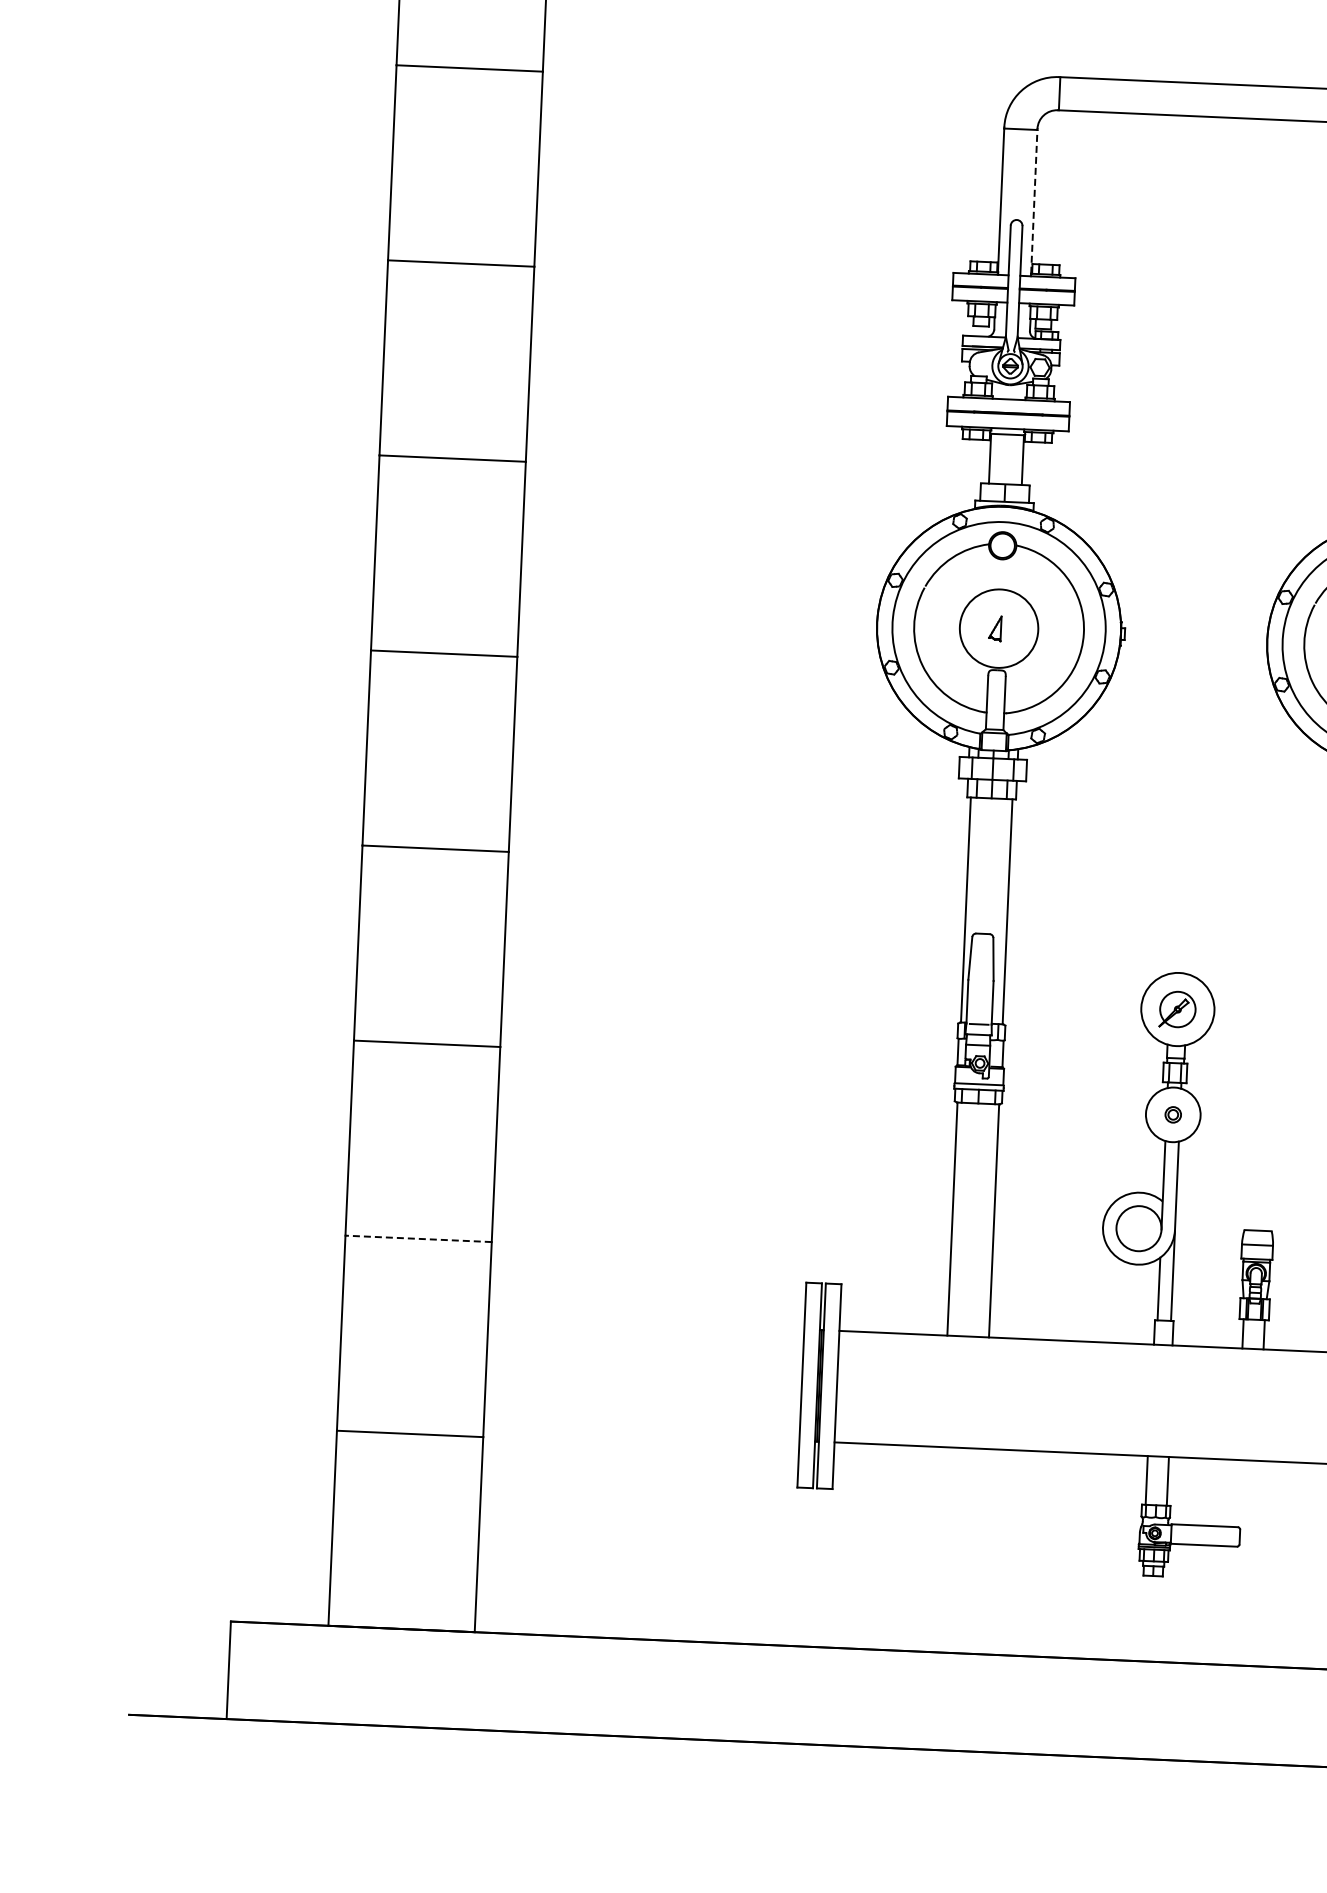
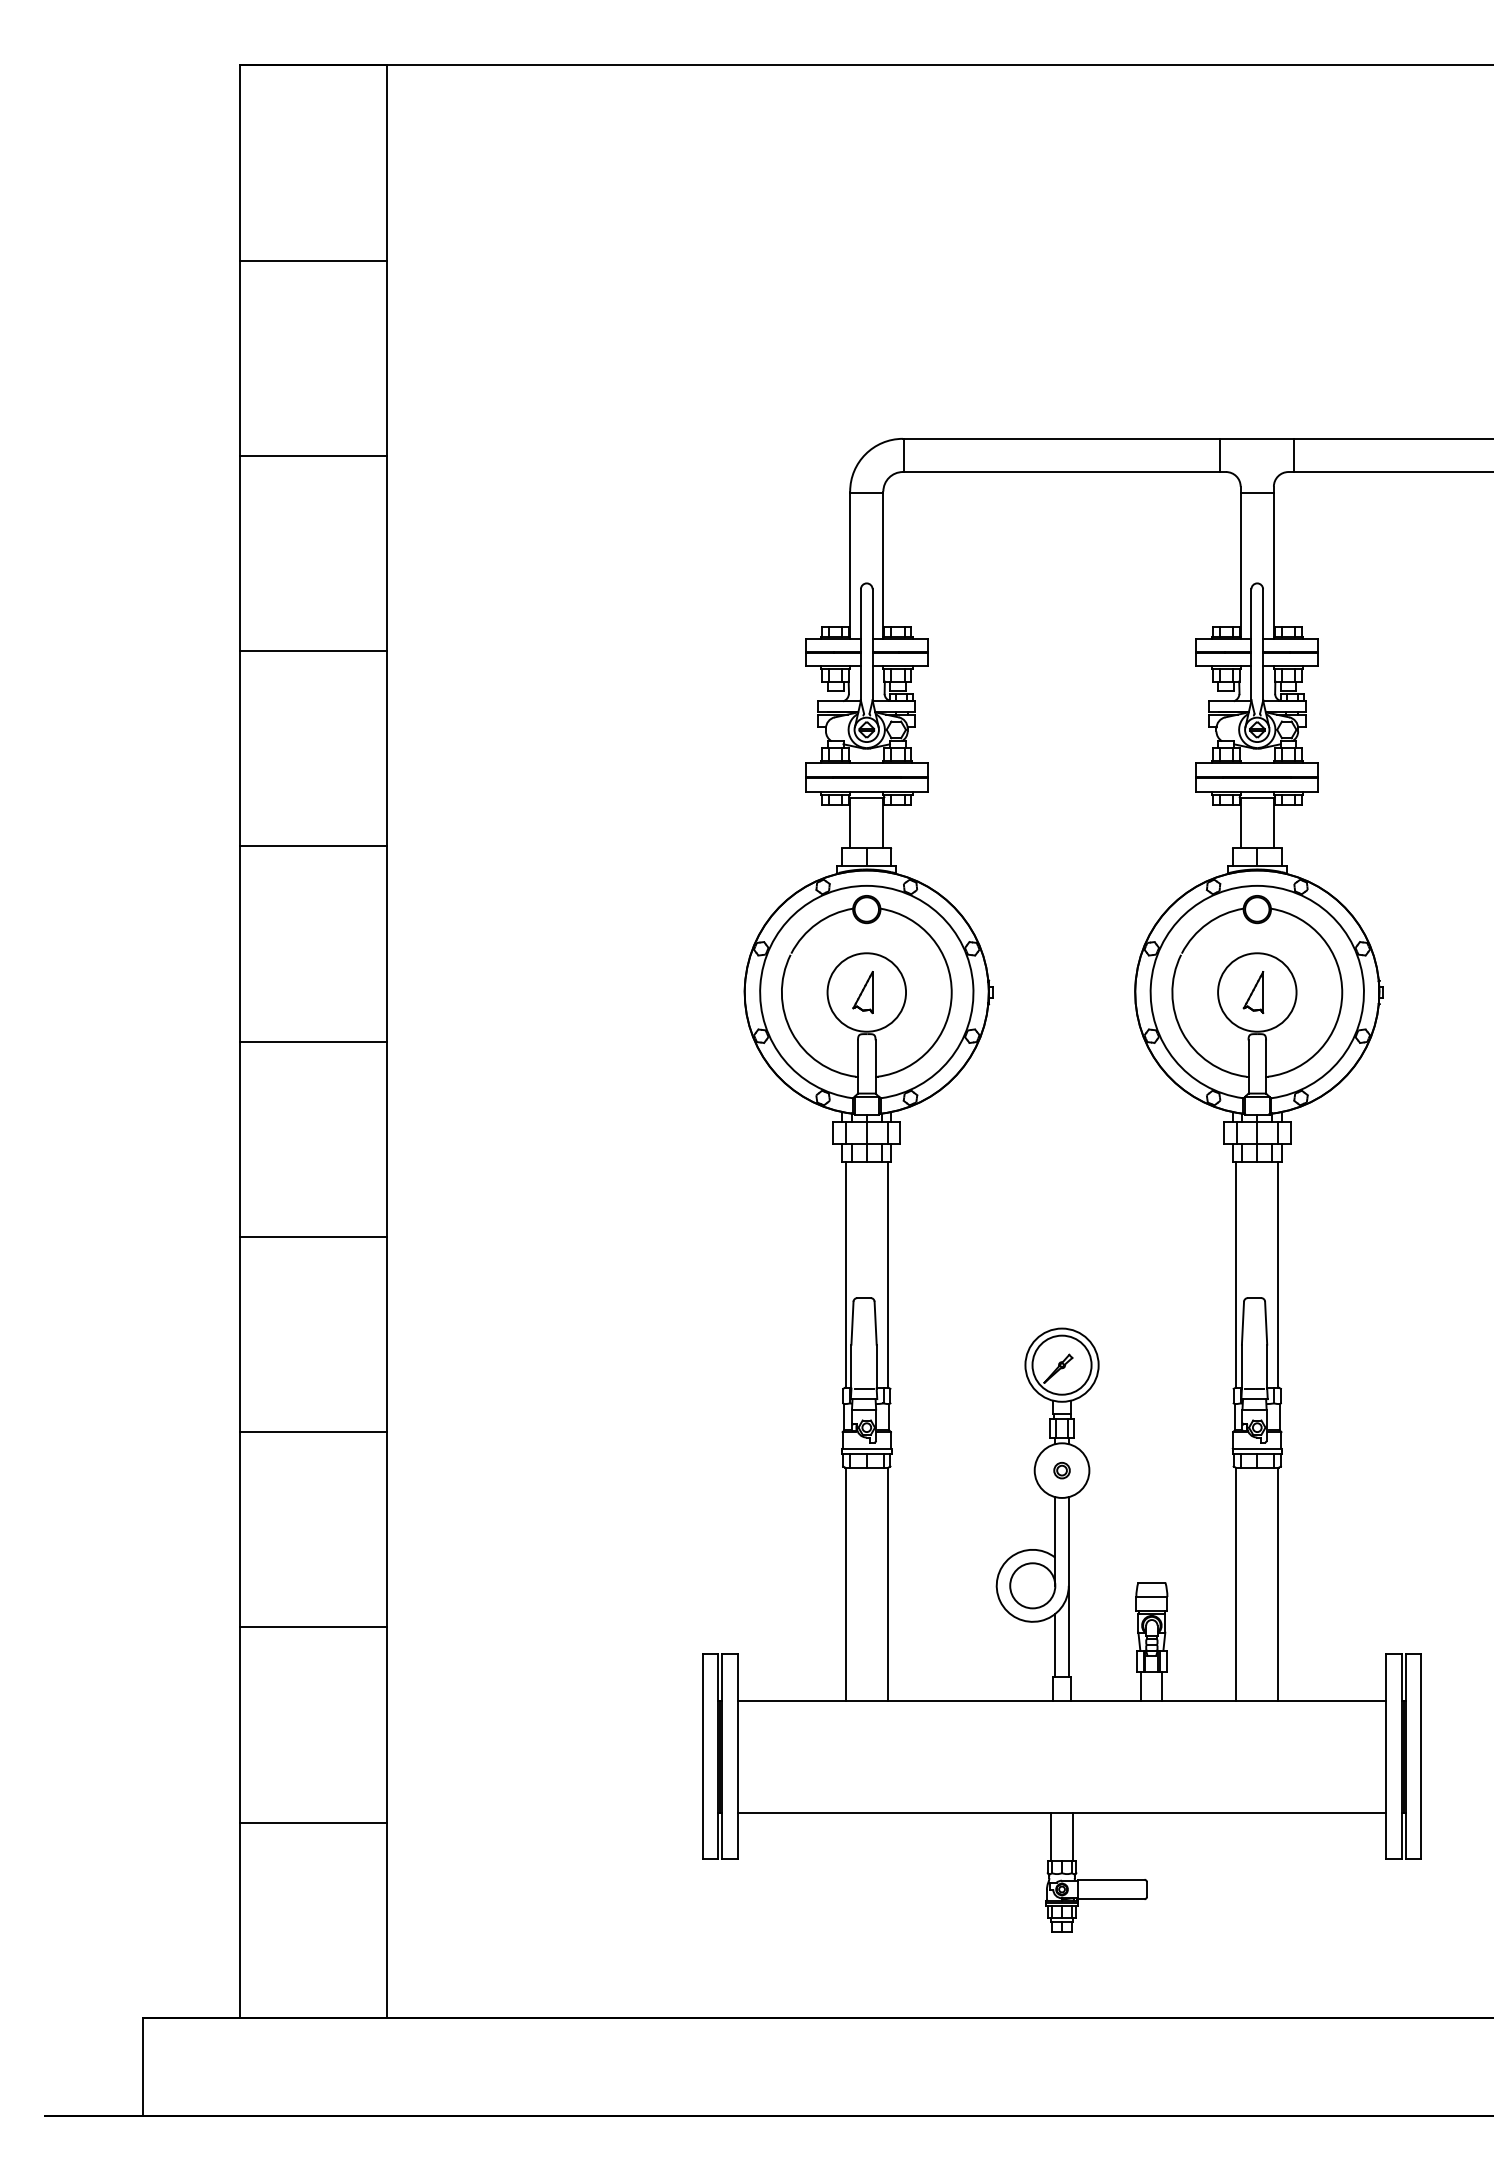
line: (1034, 201) -> (883, 564), dashed -> solid
part: (994, 628) -> (862, 992), size x1.67
circle: (1177, 1008) -> (1061, 1364), size x1.67
line: (418, 1238) -> (313, 1627), dashed -> solid

